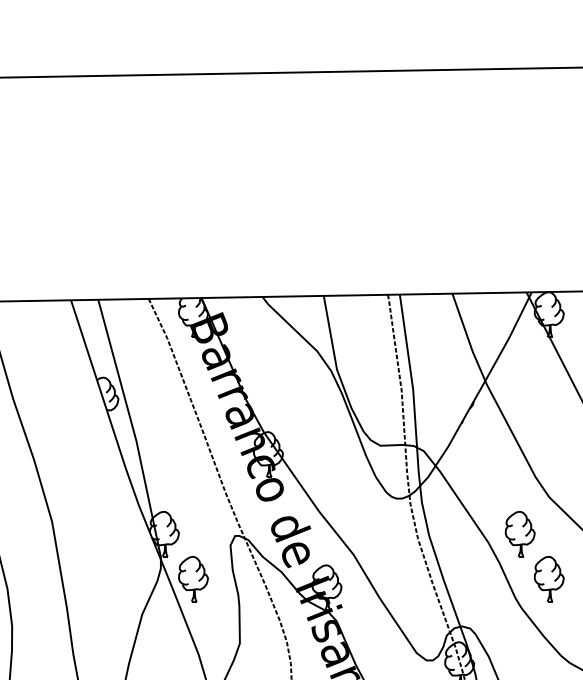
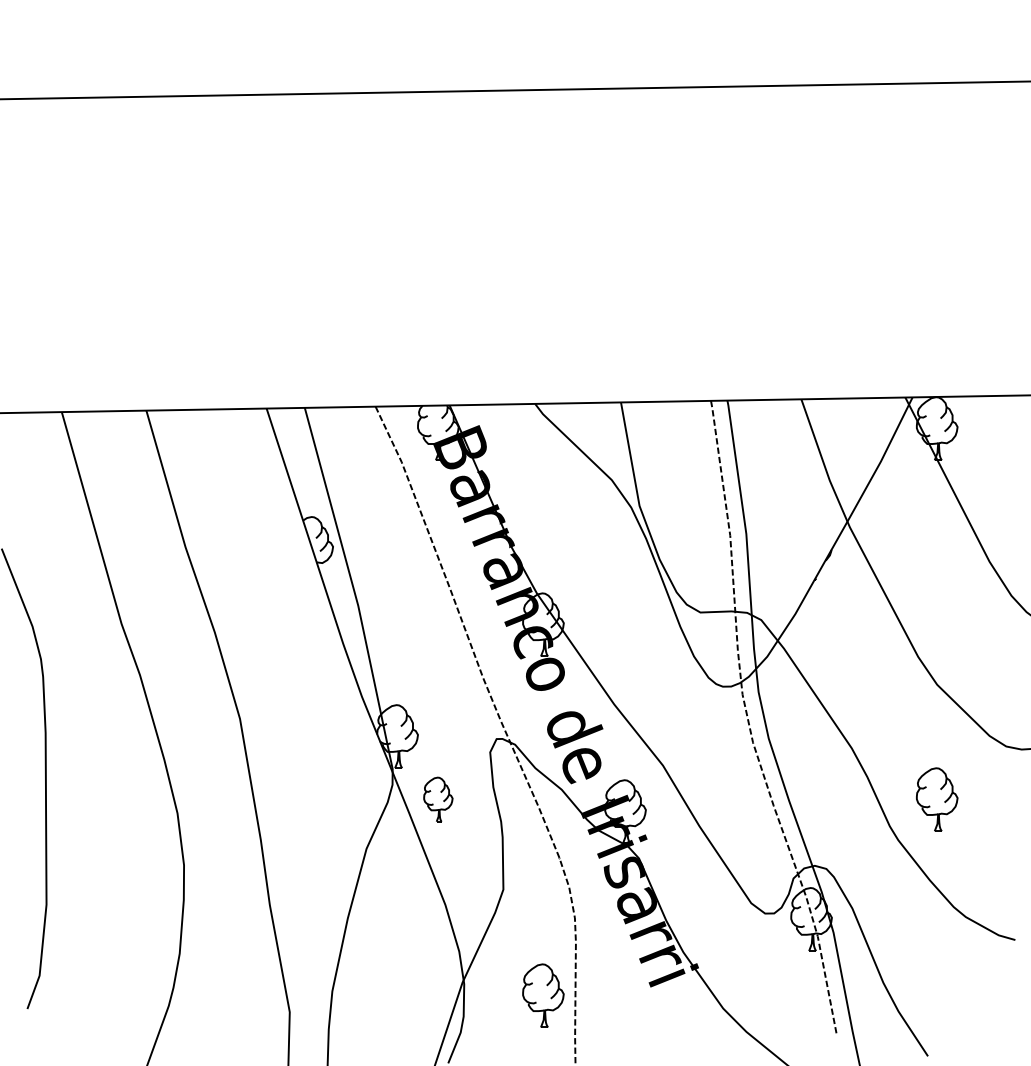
part: (520, 534) -> (896, 736), removed
part: (193, 579) -> (438, 799), size x0.7

